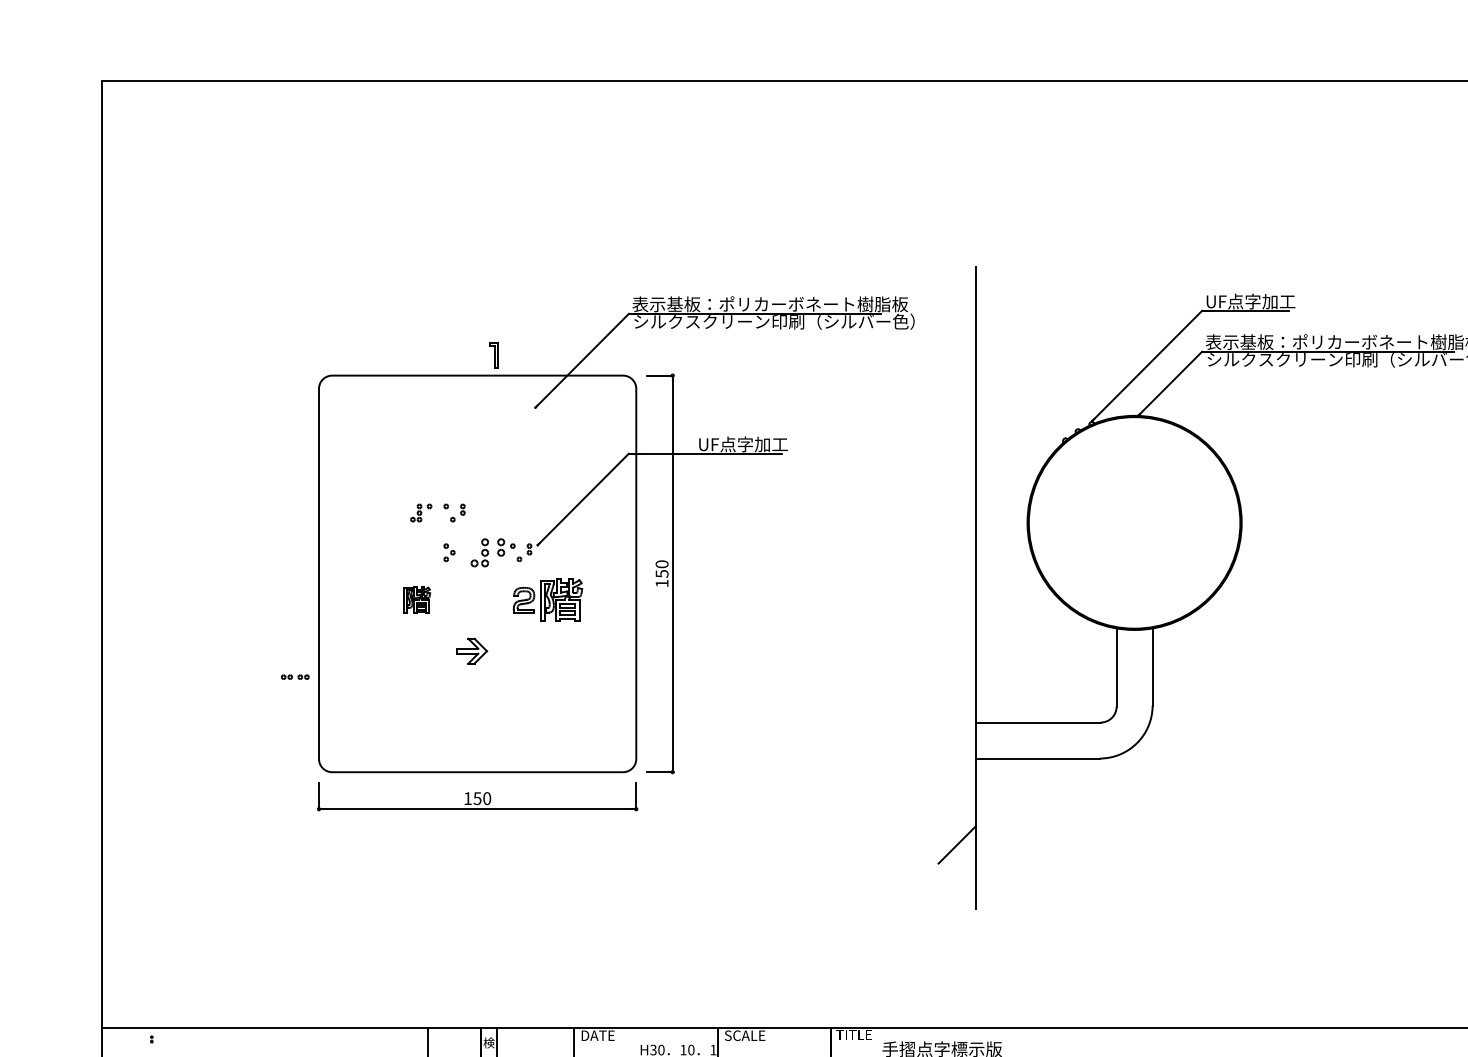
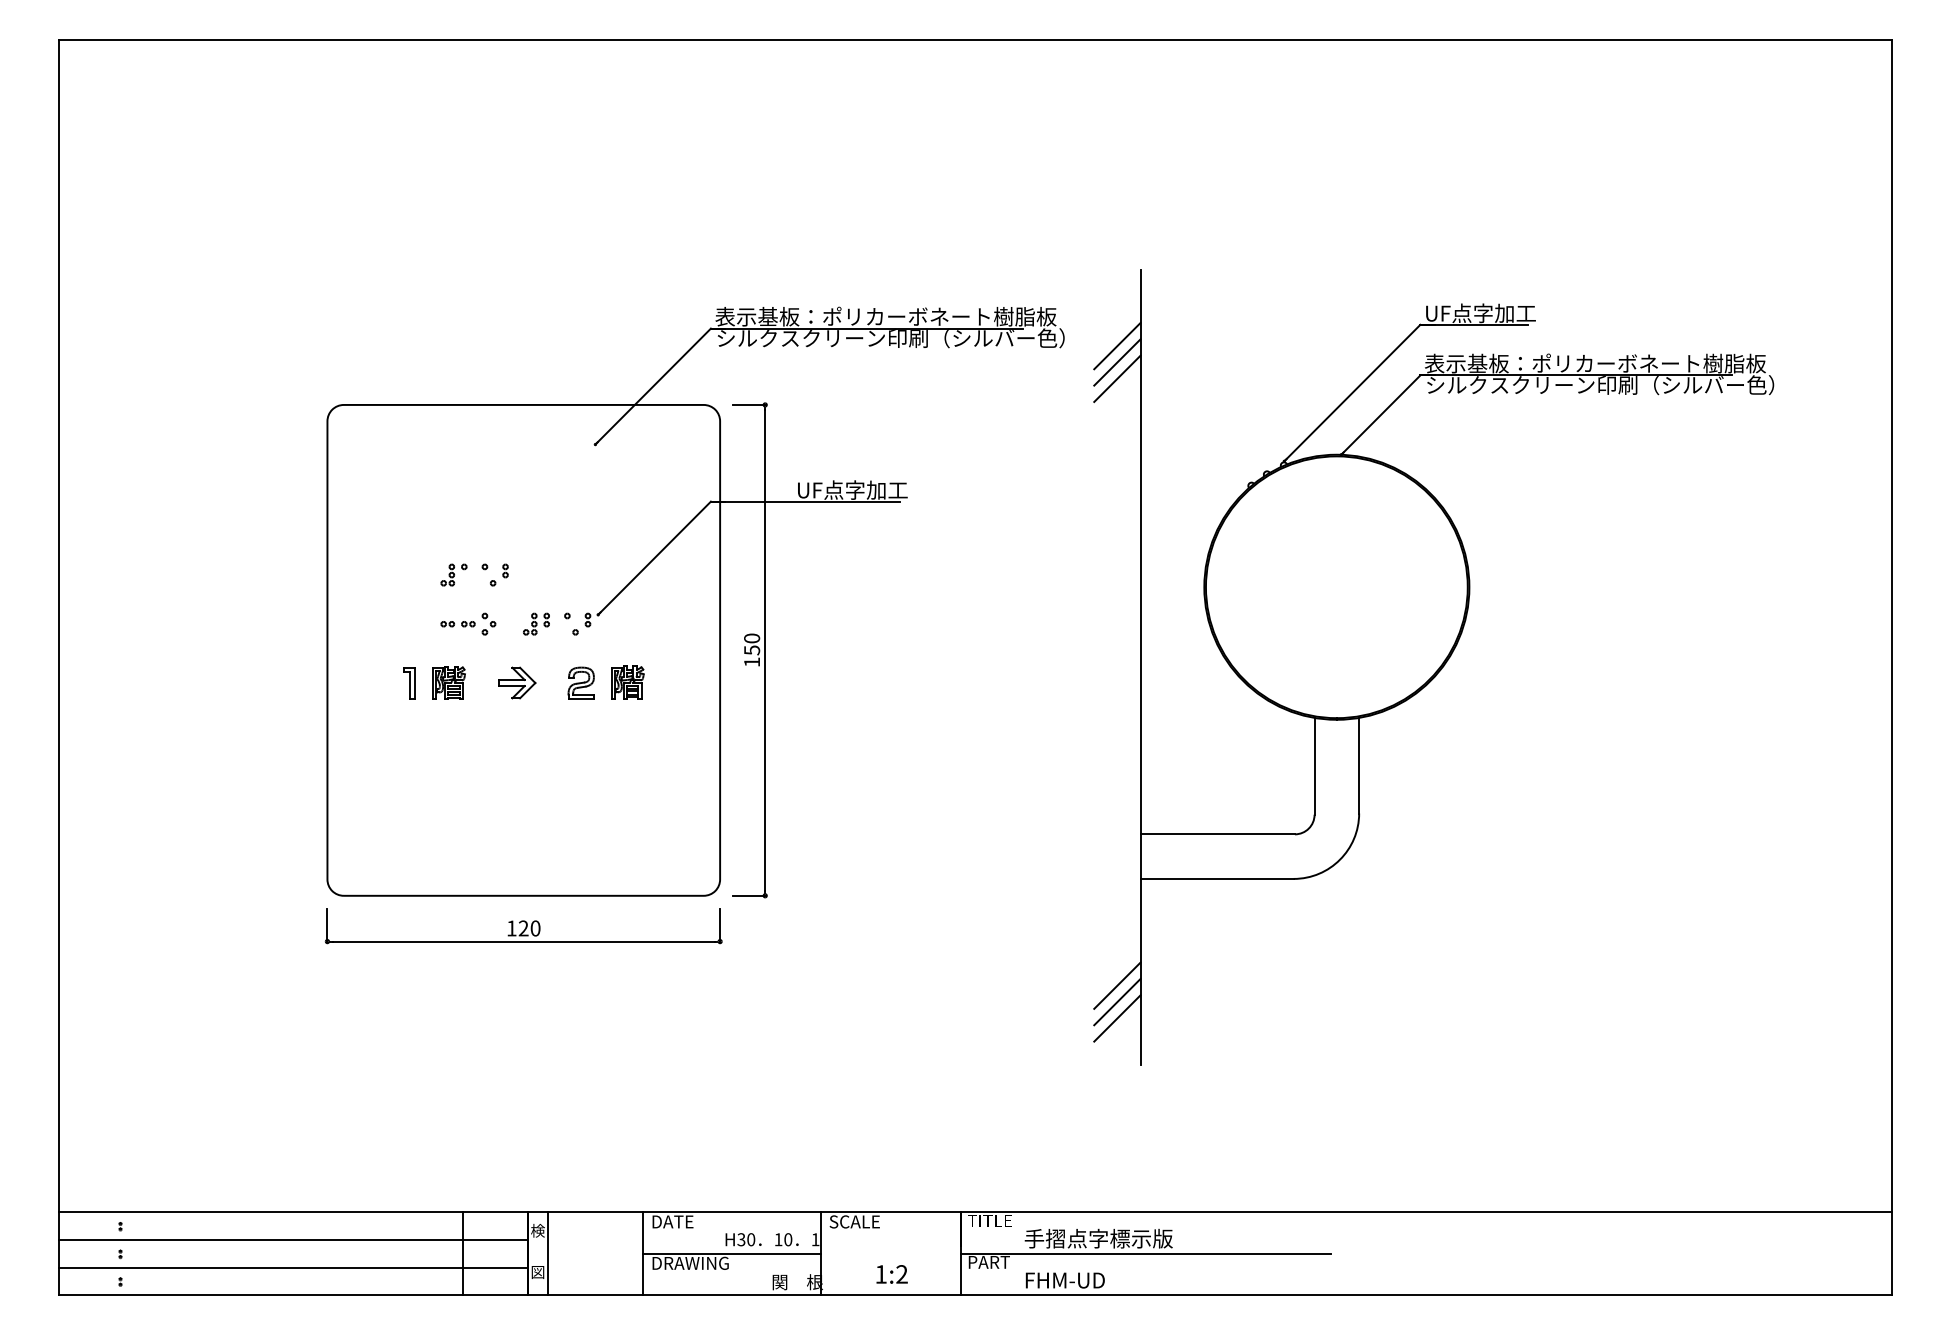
line: (957, 327) -> (1117, 345), added
line: (957, 341) -> (1117, 362), added
line: (957, 354) -> (1117, 378), added
part: (494, 355) -> (409, 683), moved
part: (487, 552) -> (536, 623), size x0.62
part: (561, 599) -> (627, 682), size x0.62
part: (472, 650) -> (517, 682), moved
part: (294, 677) -> (457, 624), moved
text: (477, 798) -> (523, 928), 150 -> 120
line: (957, 857) -> (1117, 1001), added
line: (957, 871) -> (1117, 1018), added
line: (291, 1049) -> (293, 1239), added

